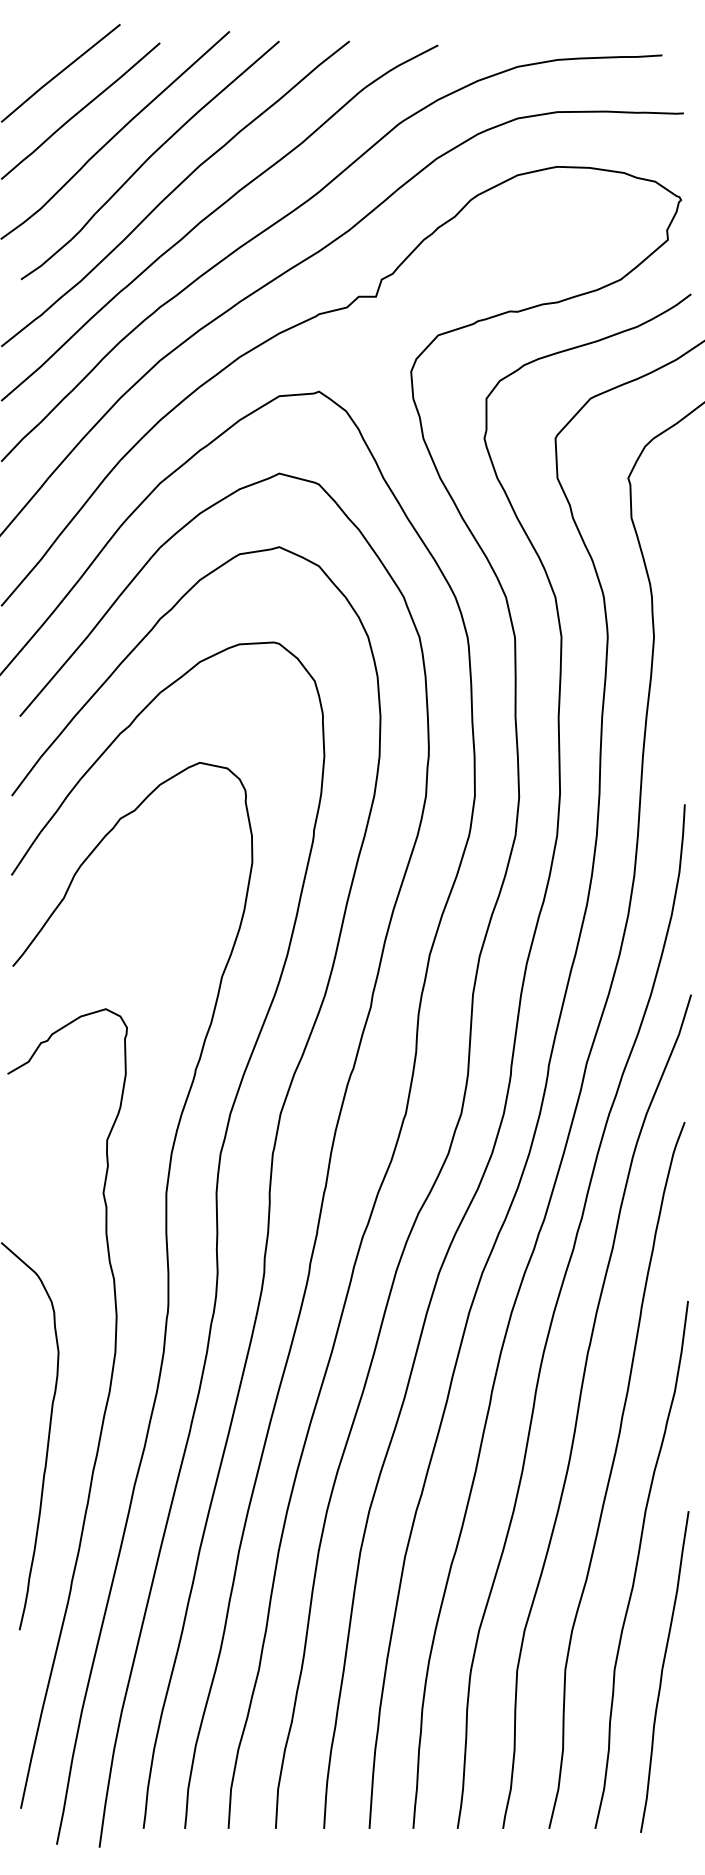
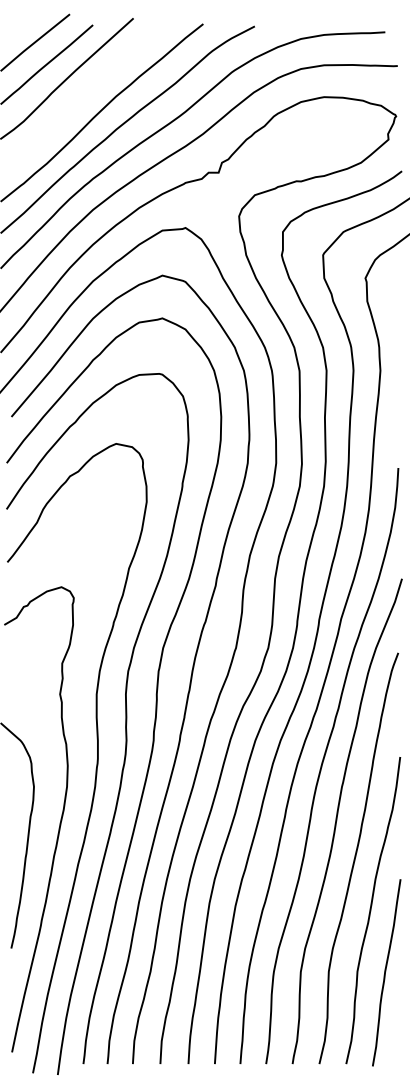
curve: (150, 158) -> (87, 92), removed

